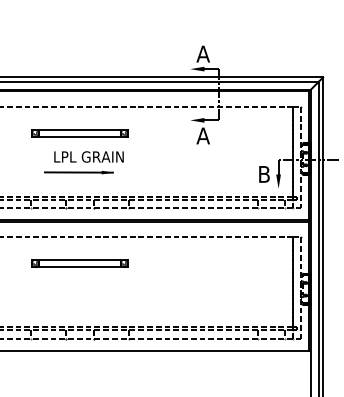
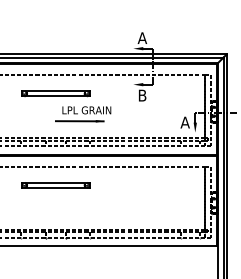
text: (202, 135) -> (141, 95), A -> B
part: (83, 162) -> (82, 114), moved
text: (263, 174) -> (184, 122), B -> A

